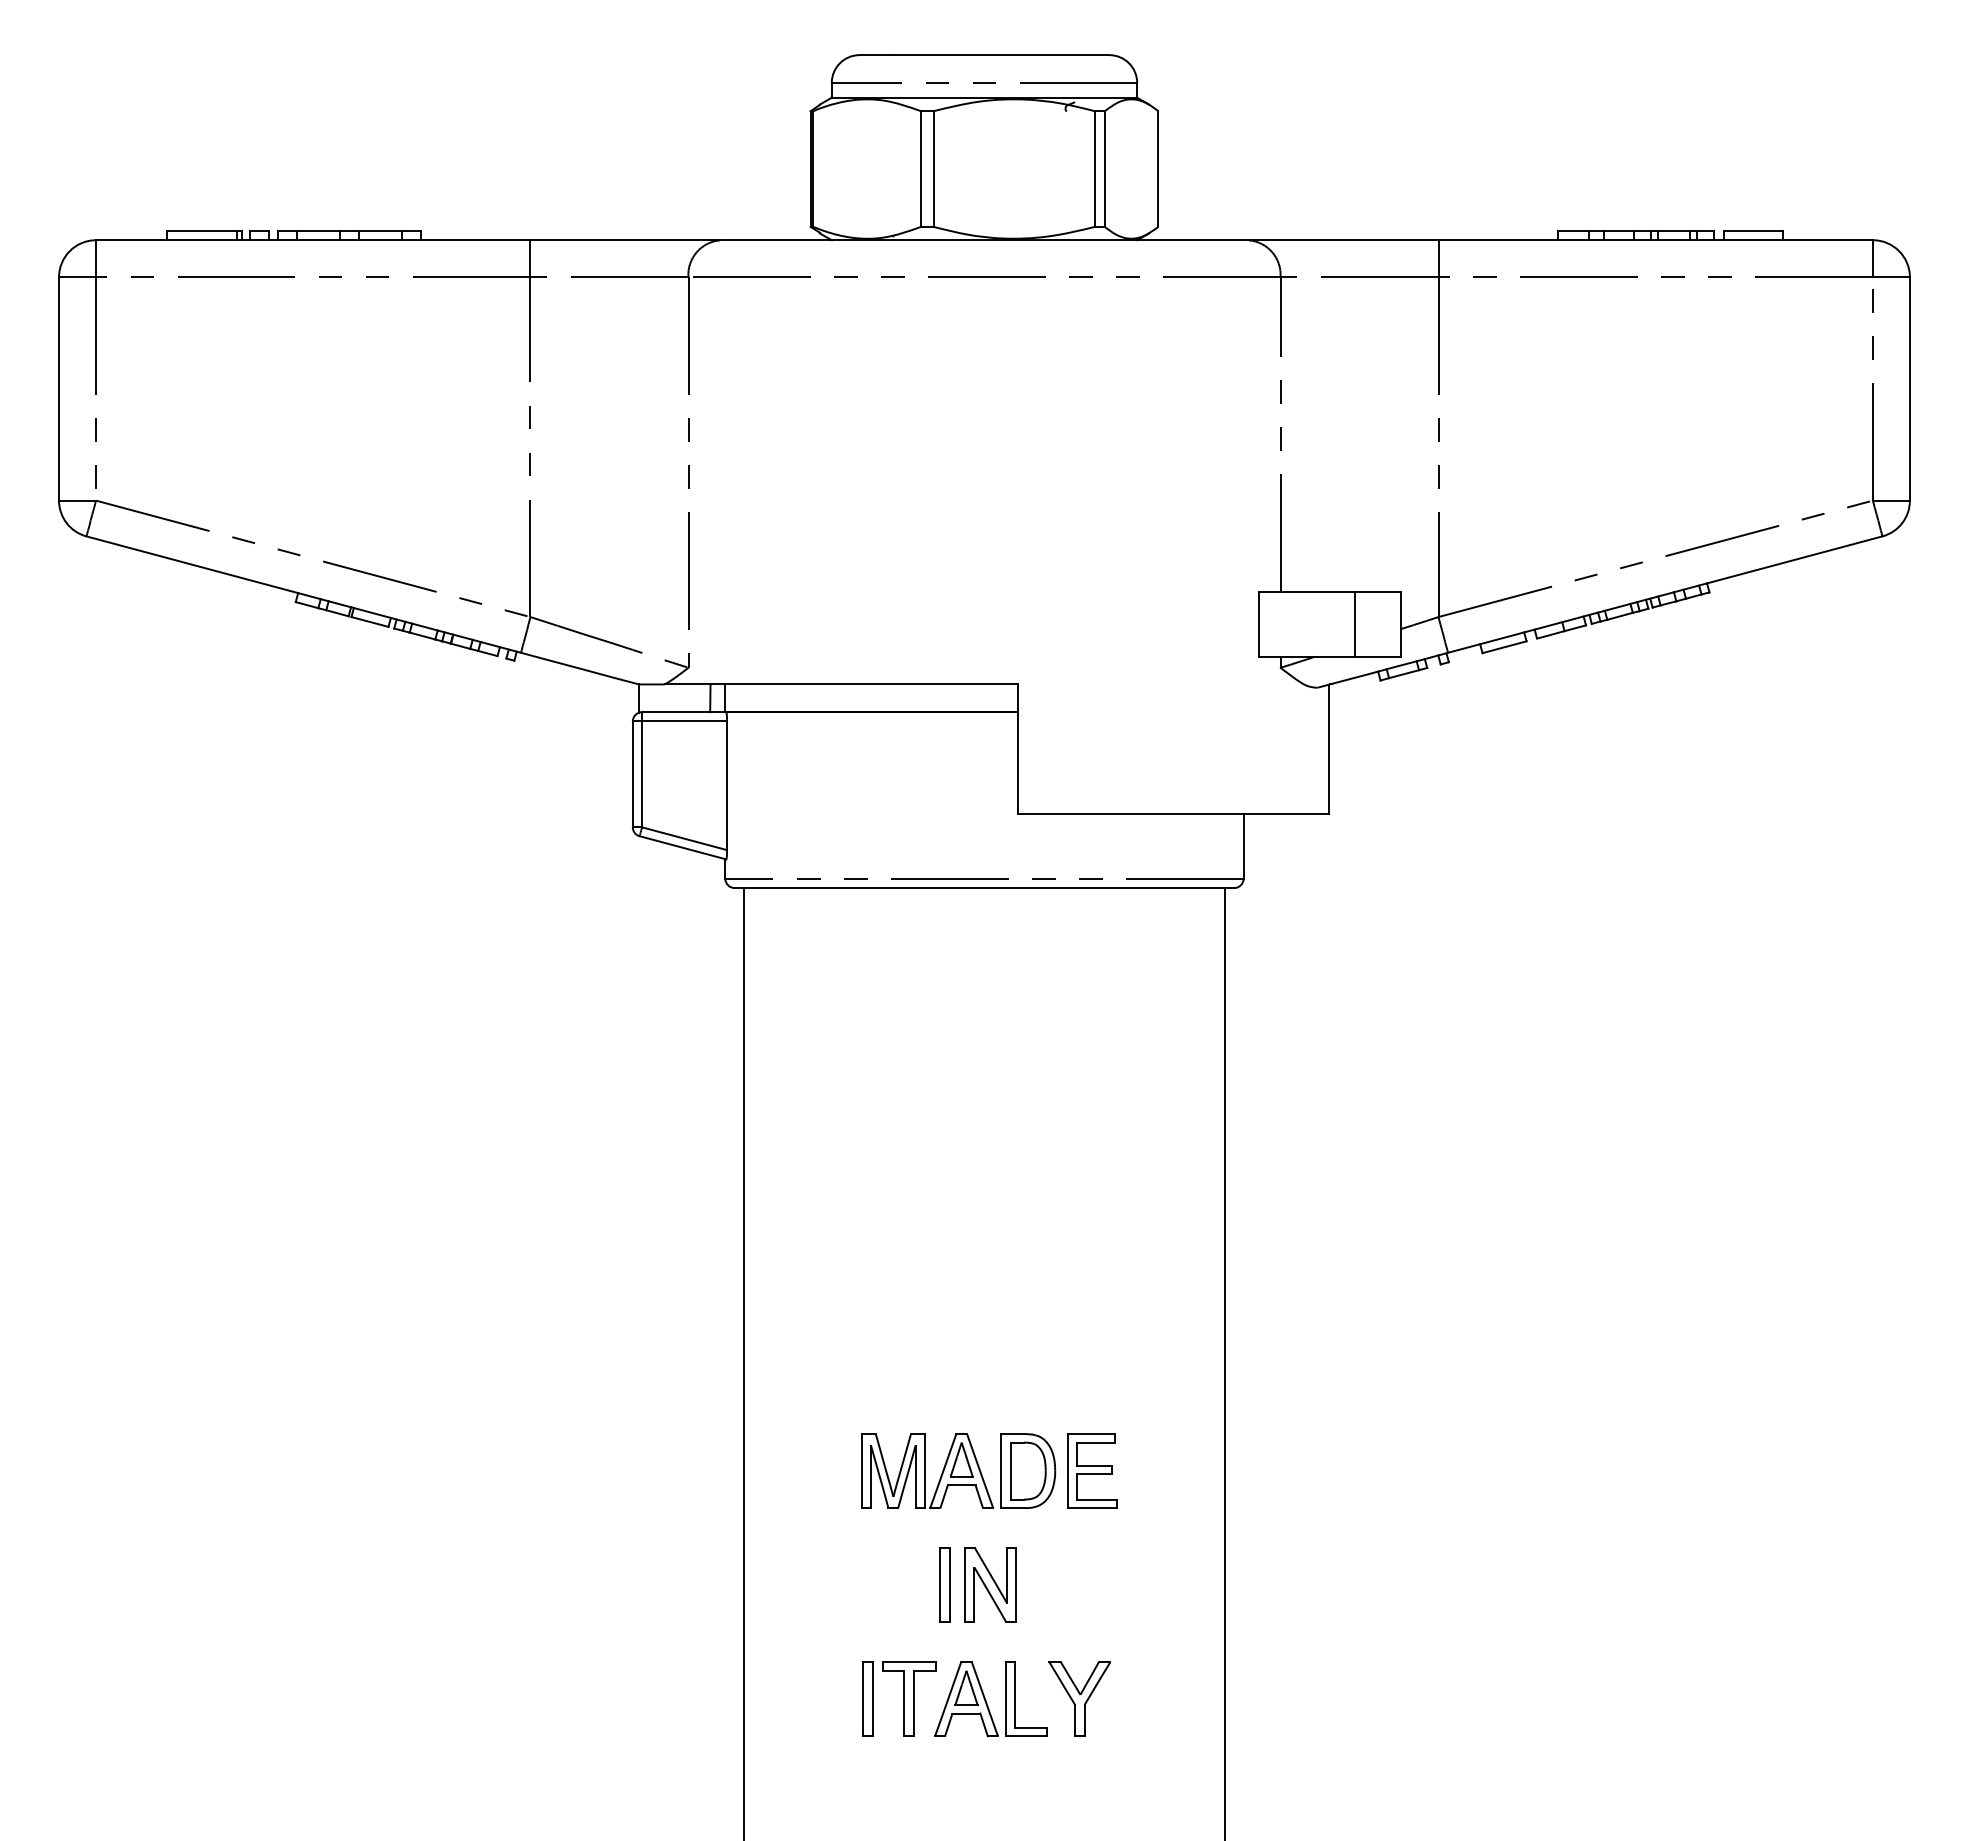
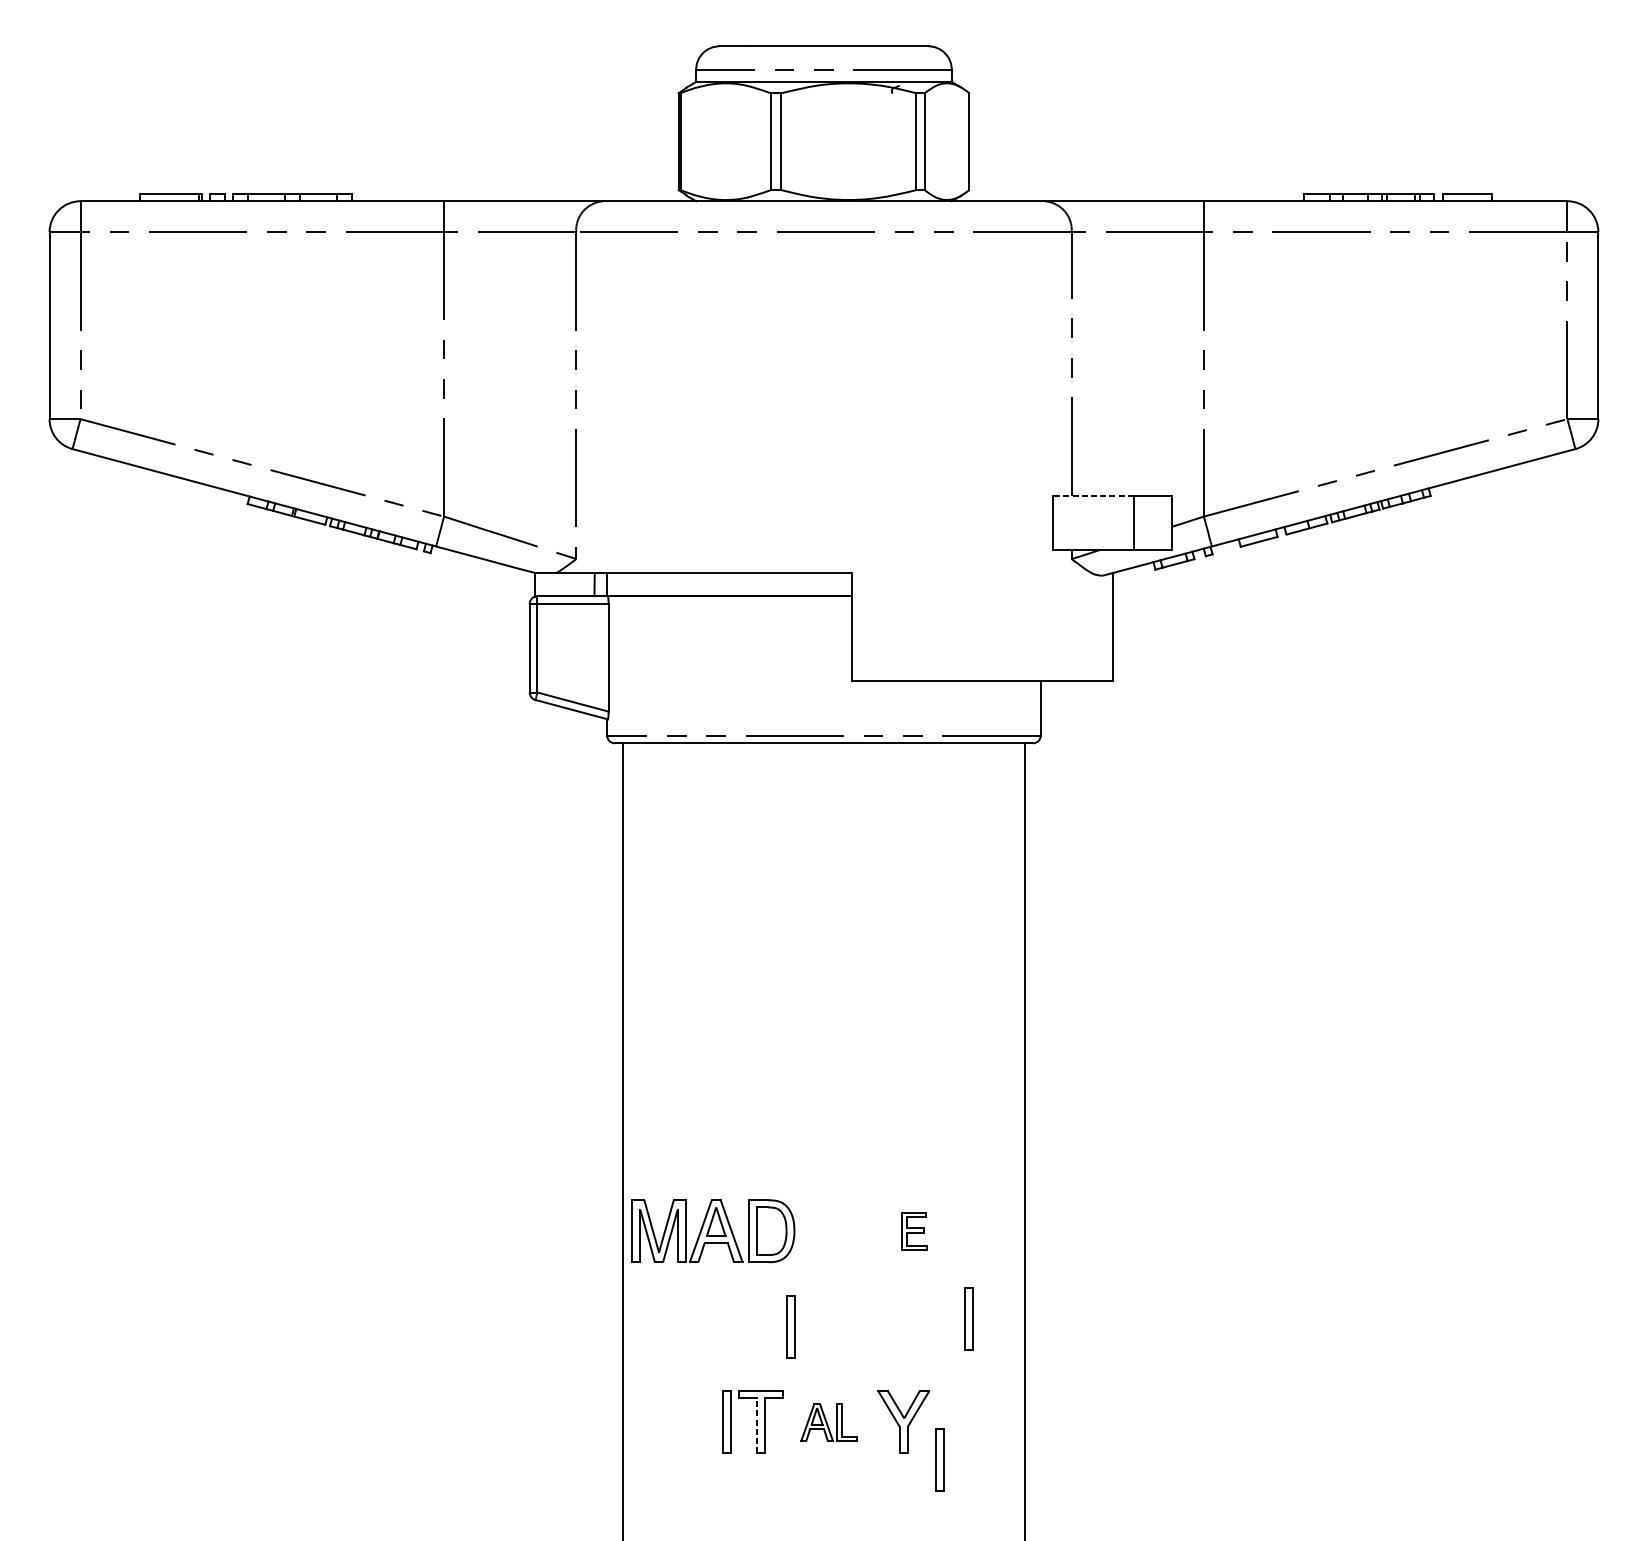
line: (1306, 591) -> (1093, 495), solid -> dashed
part: (958, 1470) -> (713, 1230), moved
part: (1092, 1470) -> (914, 1230), size x0.6
part: (1157, 1575) -> (968, 1318), added
part: (990, 1584) -> (829, 1326), removed
part: (990, 1699) -> (829, 1422), size x0.6
line: (904, 1703) -> (757, 1425), solid -> dashed
part: (1122, 1743) -> (939, 1459), added

